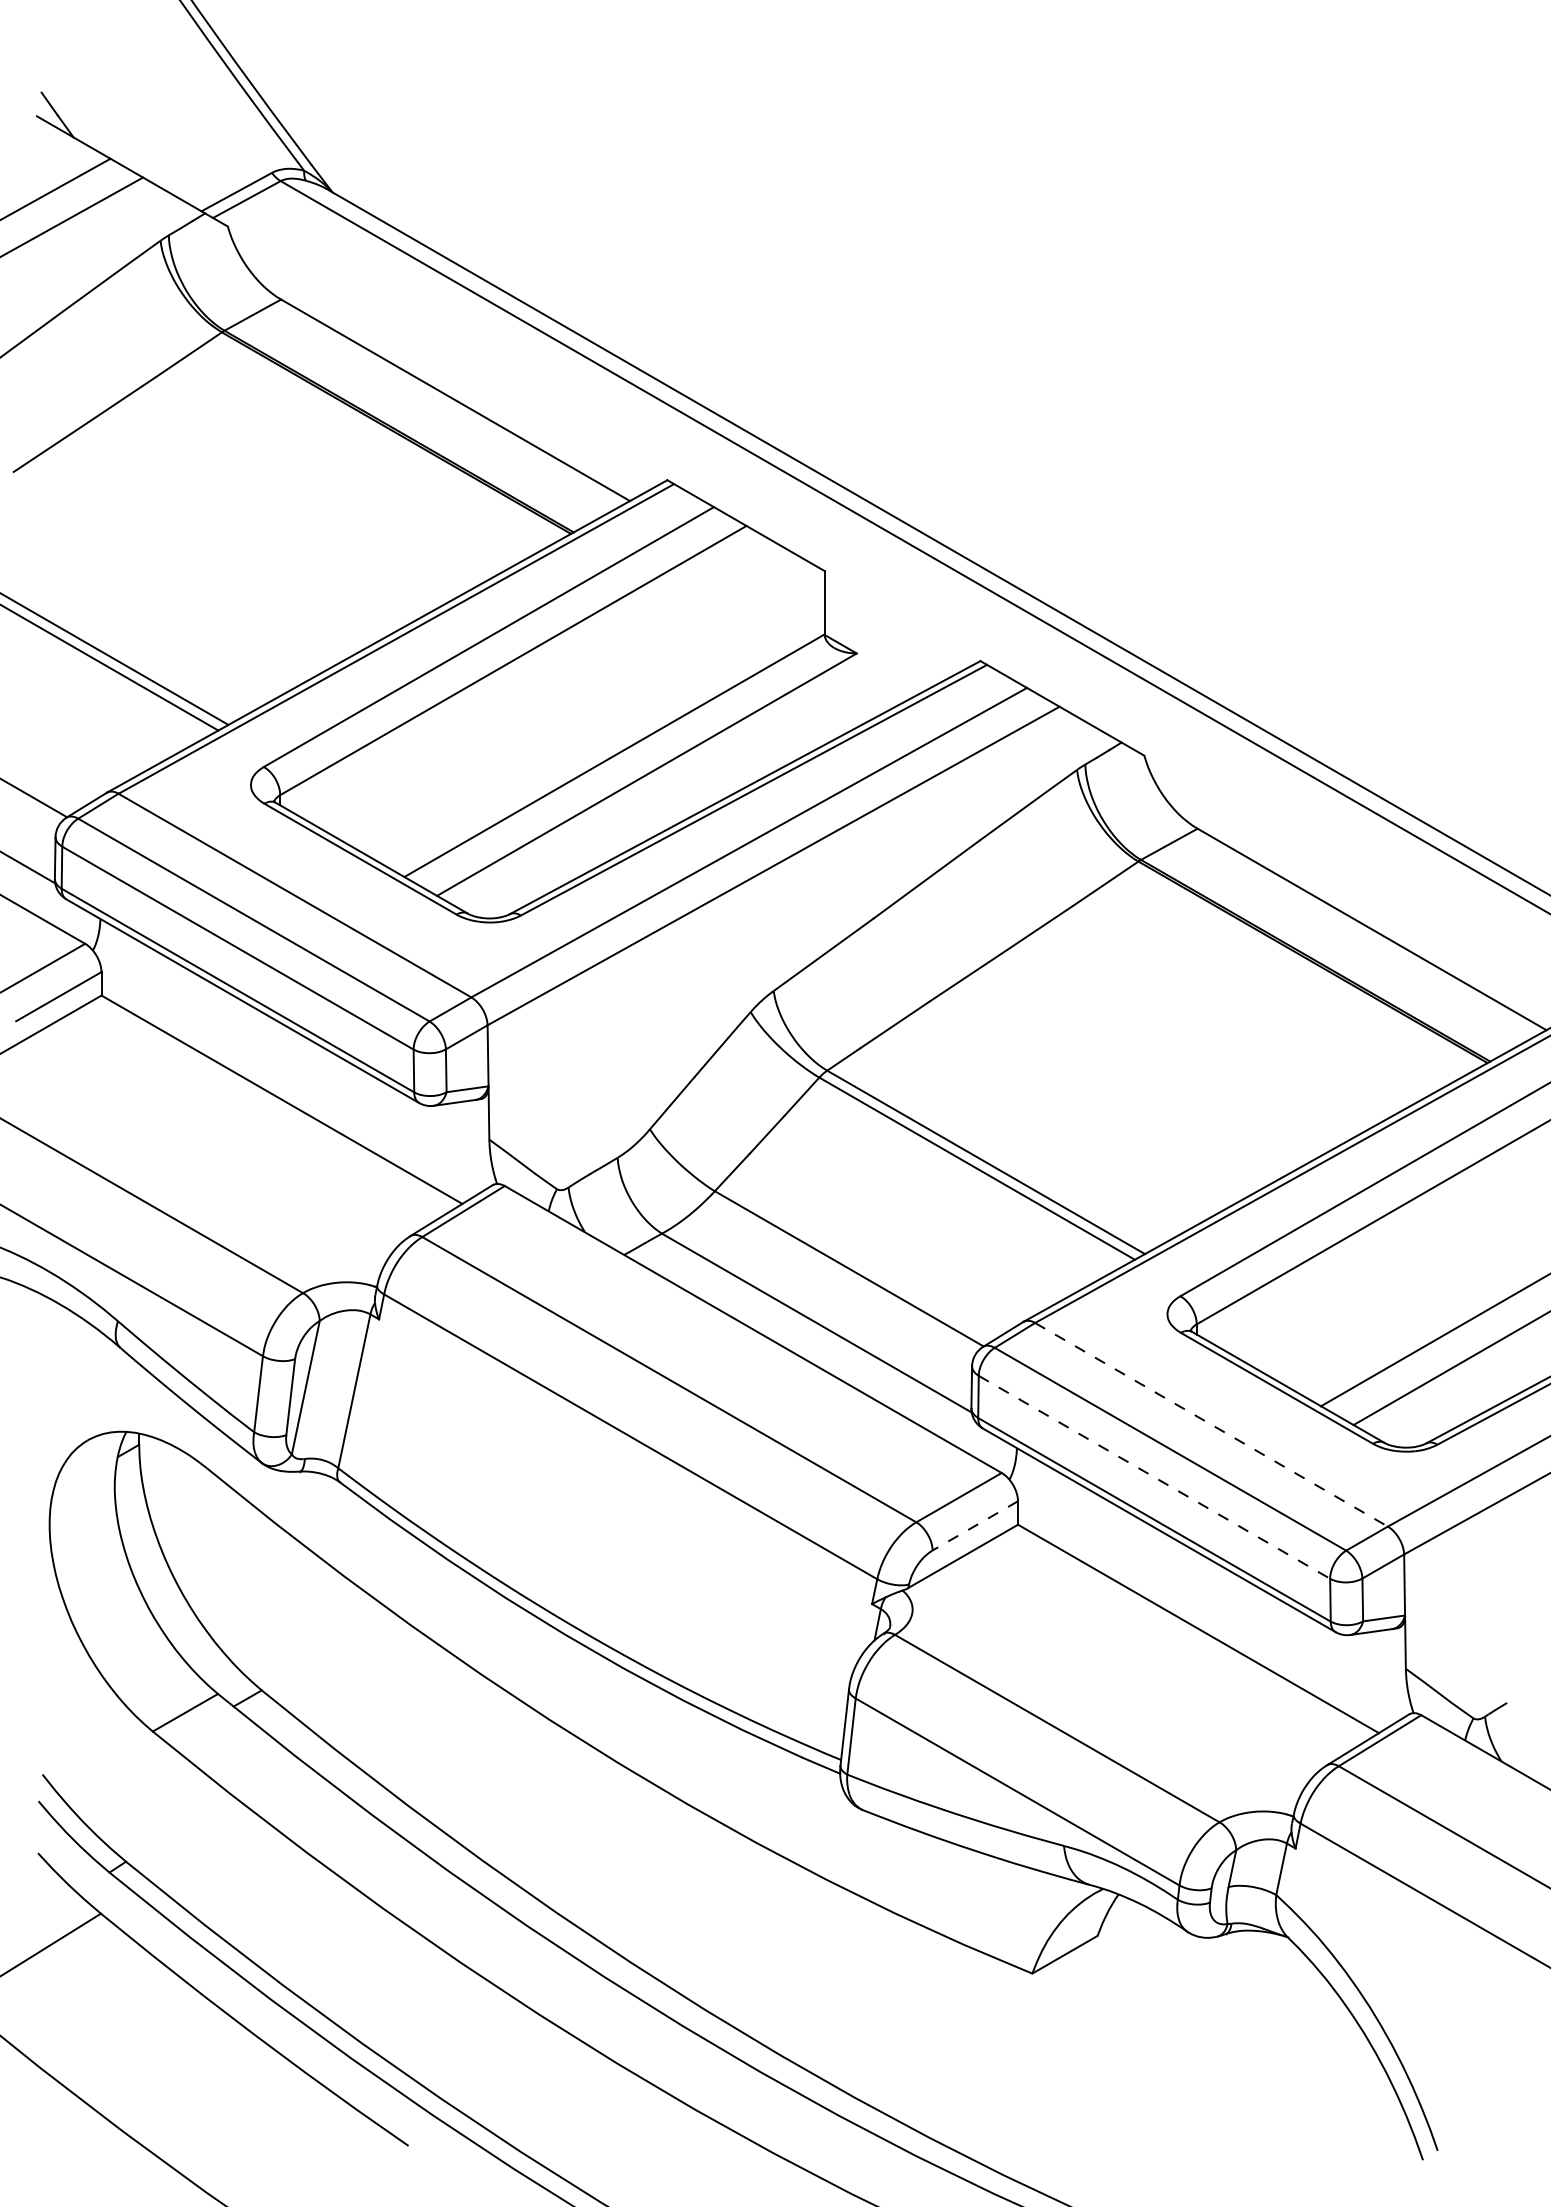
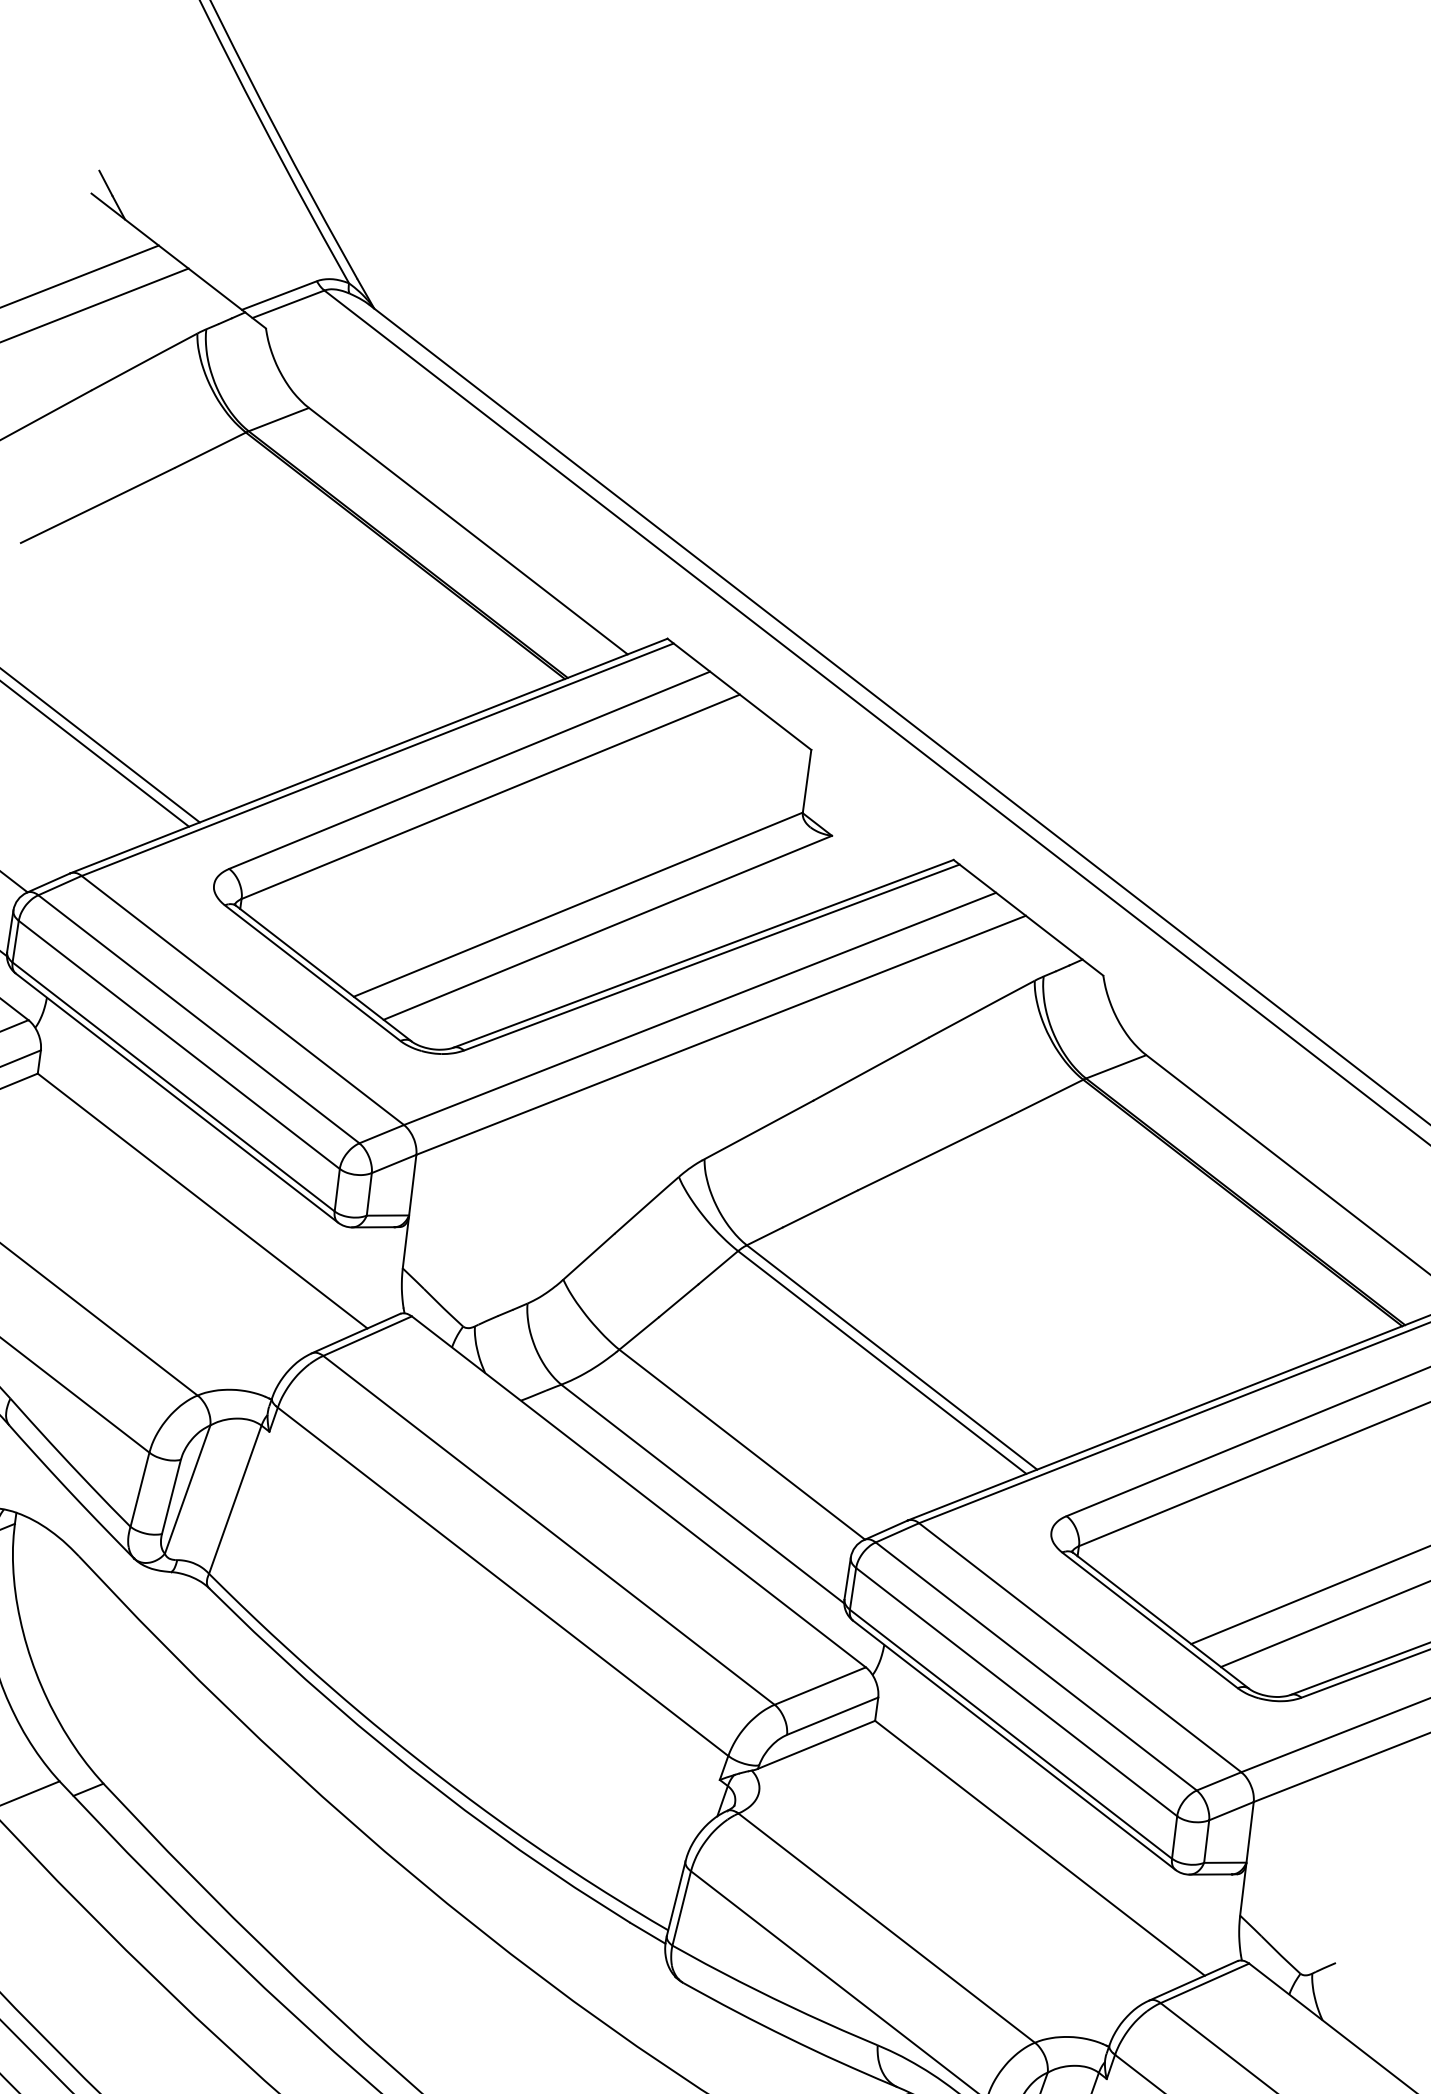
line: (1211, 1424) -> (1080, 1647), dashed -> solid
line: (1154, 1477) -> (1016, 1692), dashed -> solid
line: (974, 1526) -> (831, 1716), dashed -> solid

